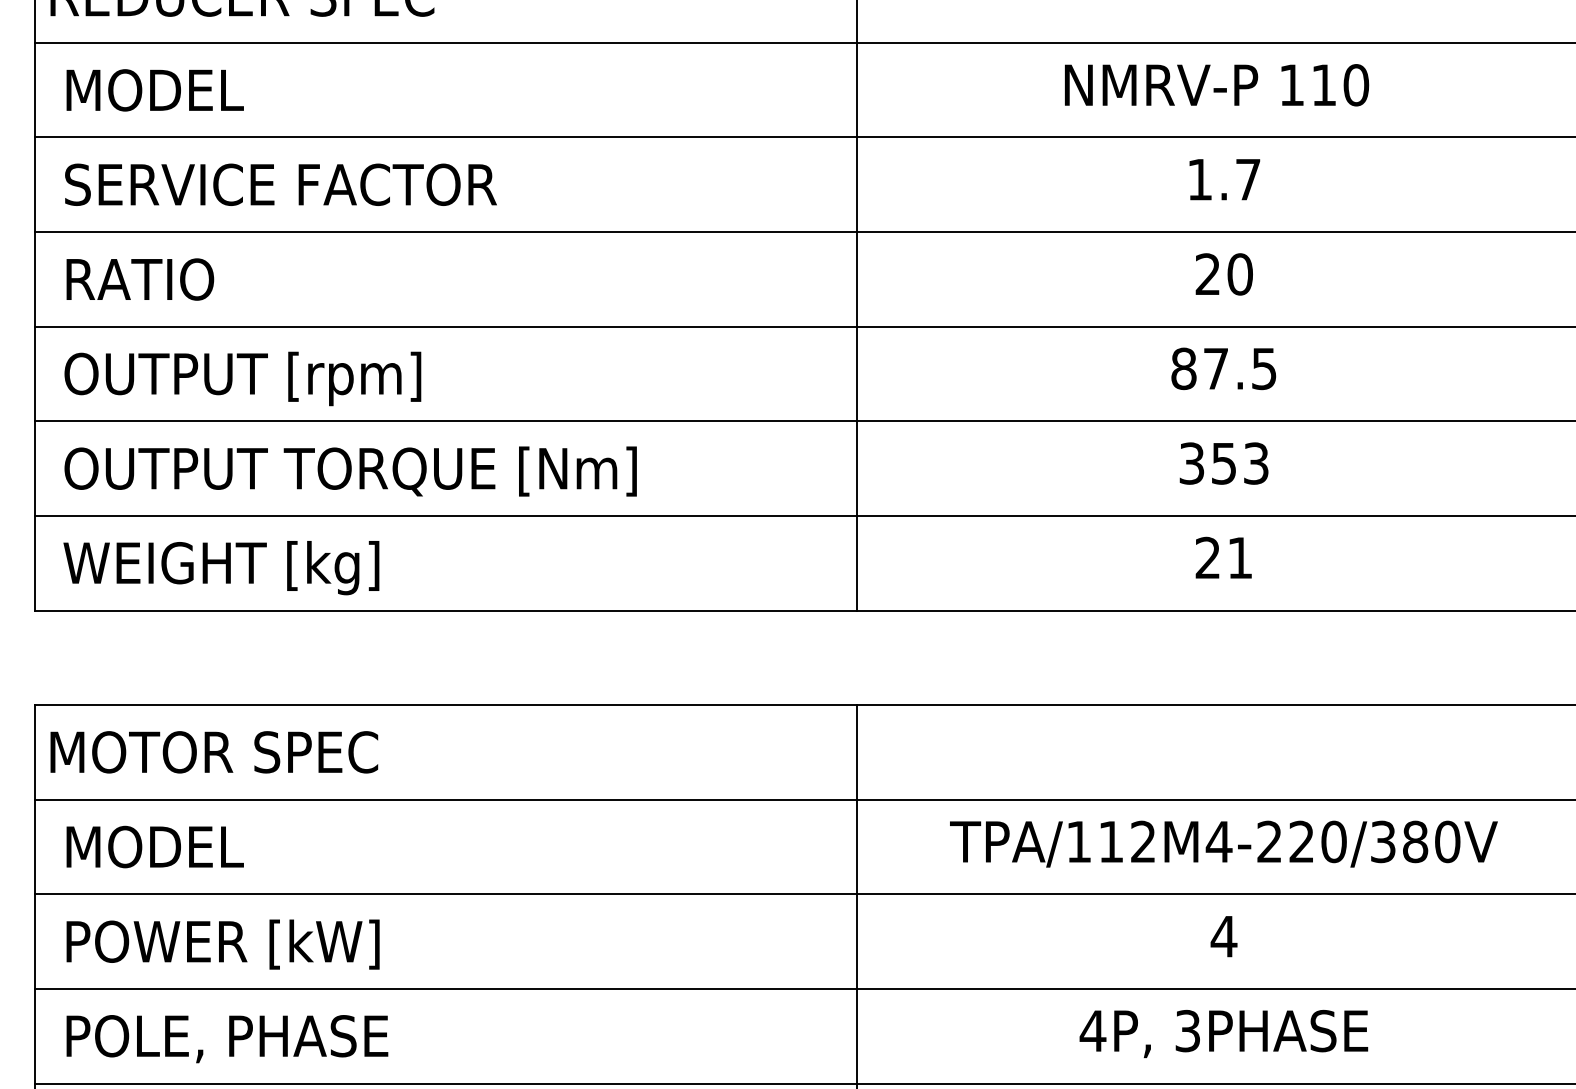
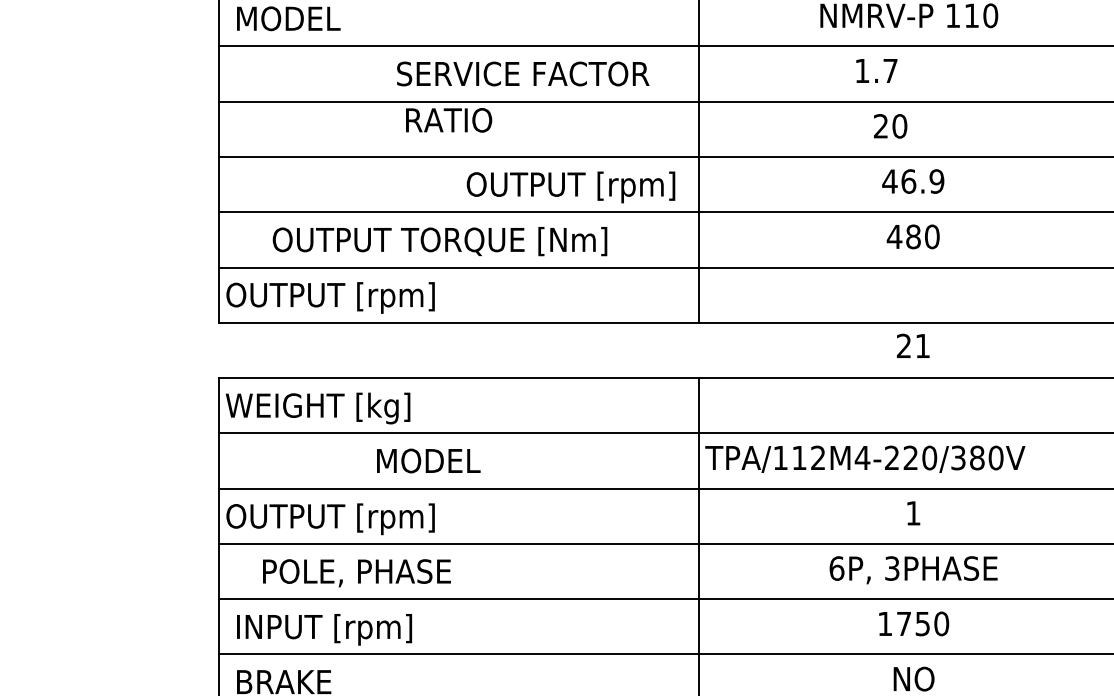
text: (1224, 178) -> (876, 70), moved
text: (281, 183) -> (523, 73), moved
text: (1224, 274) -> (890, 126), moved
text: (141, 279) -> (449, 120), moved
text: (1224, 368) -> (913, 181), 87.5 -> 46.9
text: (242, 379) -> (570, 187), moved
text: (1222, 462) -> (912, 236), 353 -> 480
text: (349, 471) -> (439, 241), moved
text: (1224, 556) -> (913, 345), moved
text: (226, 567) -> (330, 297), WEIGHT [kg] -> OUTPUT [rpm]
text: (211, 757) -> (321, 408), MOTOR SPEC -> WEIGHT [kg]
text: (1224, 842) -> (865, 458), moved
text: (154, 846) -> (428, 460), moved
text: (1224, 936) -> (913, 513), 4 -> 1
text: (226, 947) -> (330, 519), POWER [kW] -> OUTPUT [rpm]
text: (1092, 1030) -> (836, 568), 4P, -> 6P,
text: (226, 1039) -> (356, 573), moved

